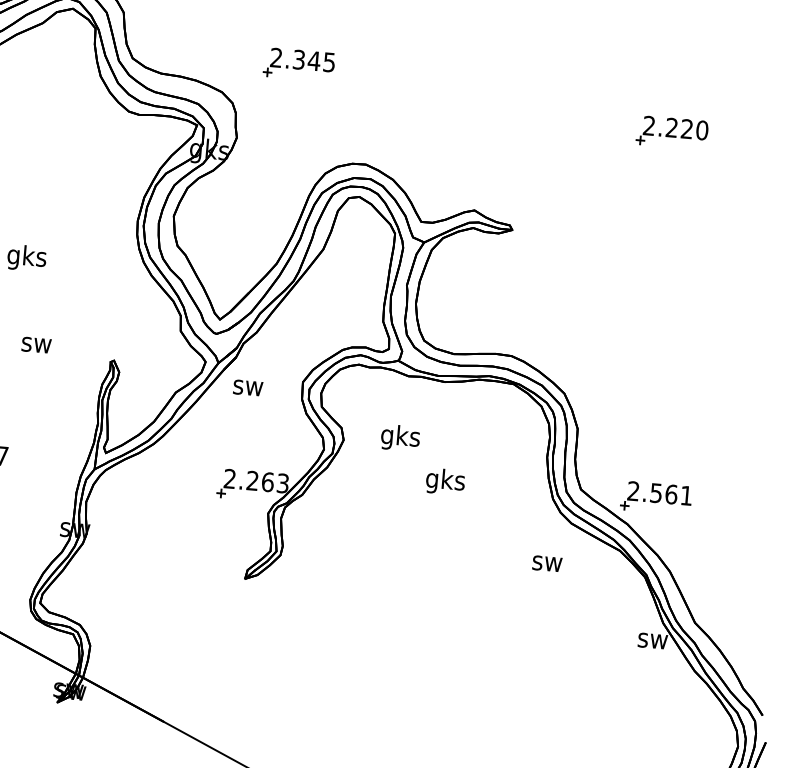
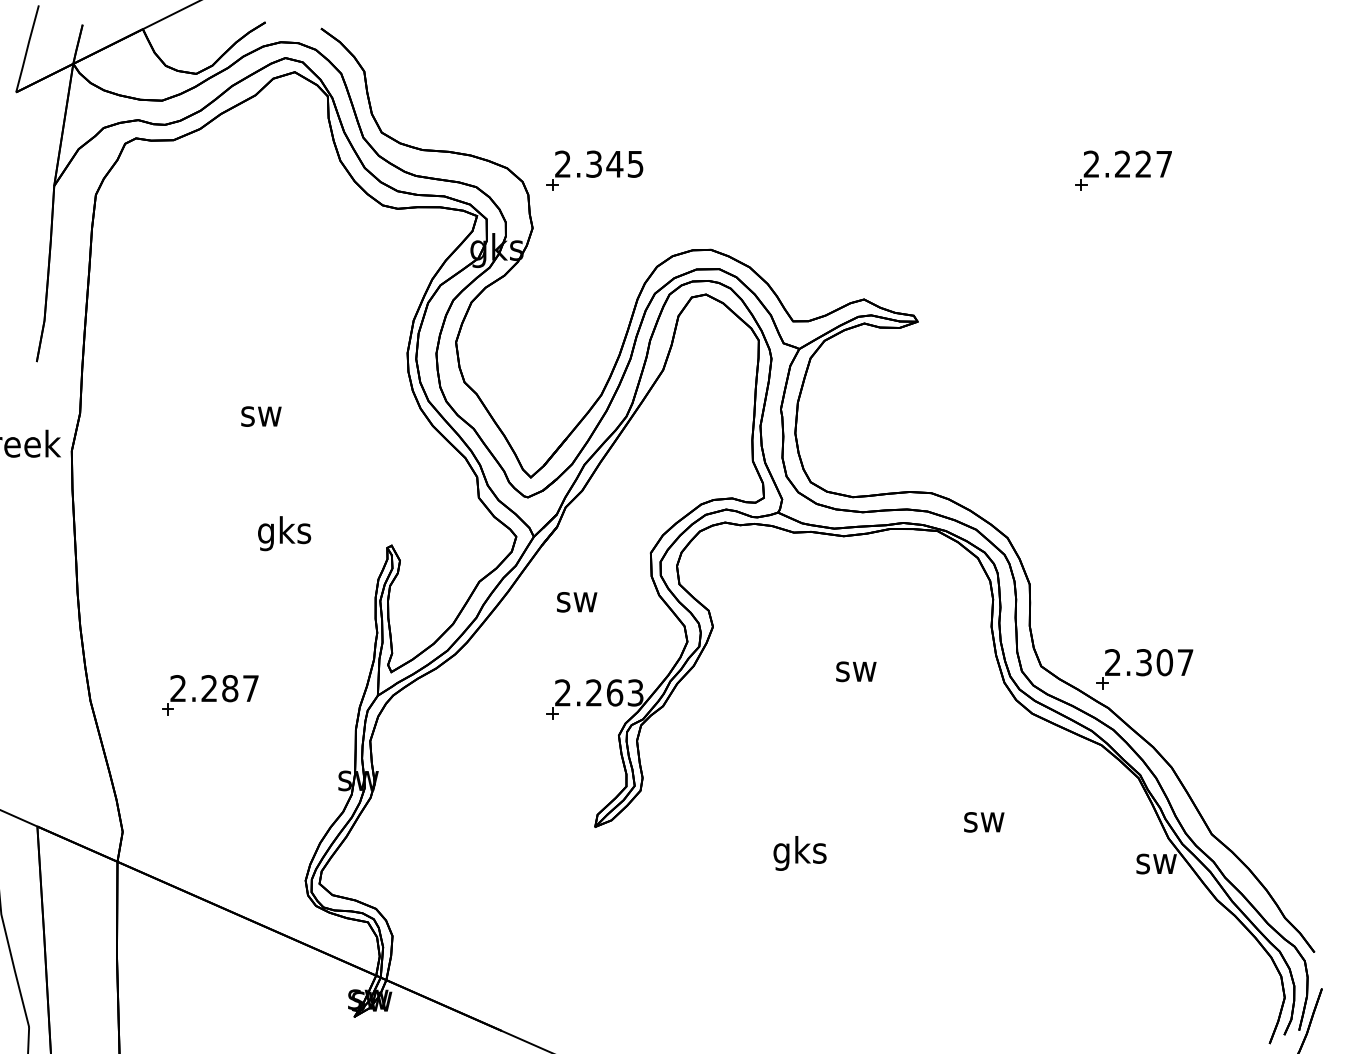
part: (299, 64) -> (594, 170), moved
text: (702, 129) -> (1164, 163), 2.220 -> 2.227
text: (26, 258) -> (260, 416), gks -> sw
text: (36, 345) -> (284, 533), sw -> gks
text: (248, 388) -> (577, 602), moved
text: (400, 438) -> (799, 853), moved
text: (444, 481) -> (855, 671), gks -> sw
text: (671, 494) -> (1164, 662), 2.561 -> 2.307
text: (547, 563) -> (984, 822), moved

